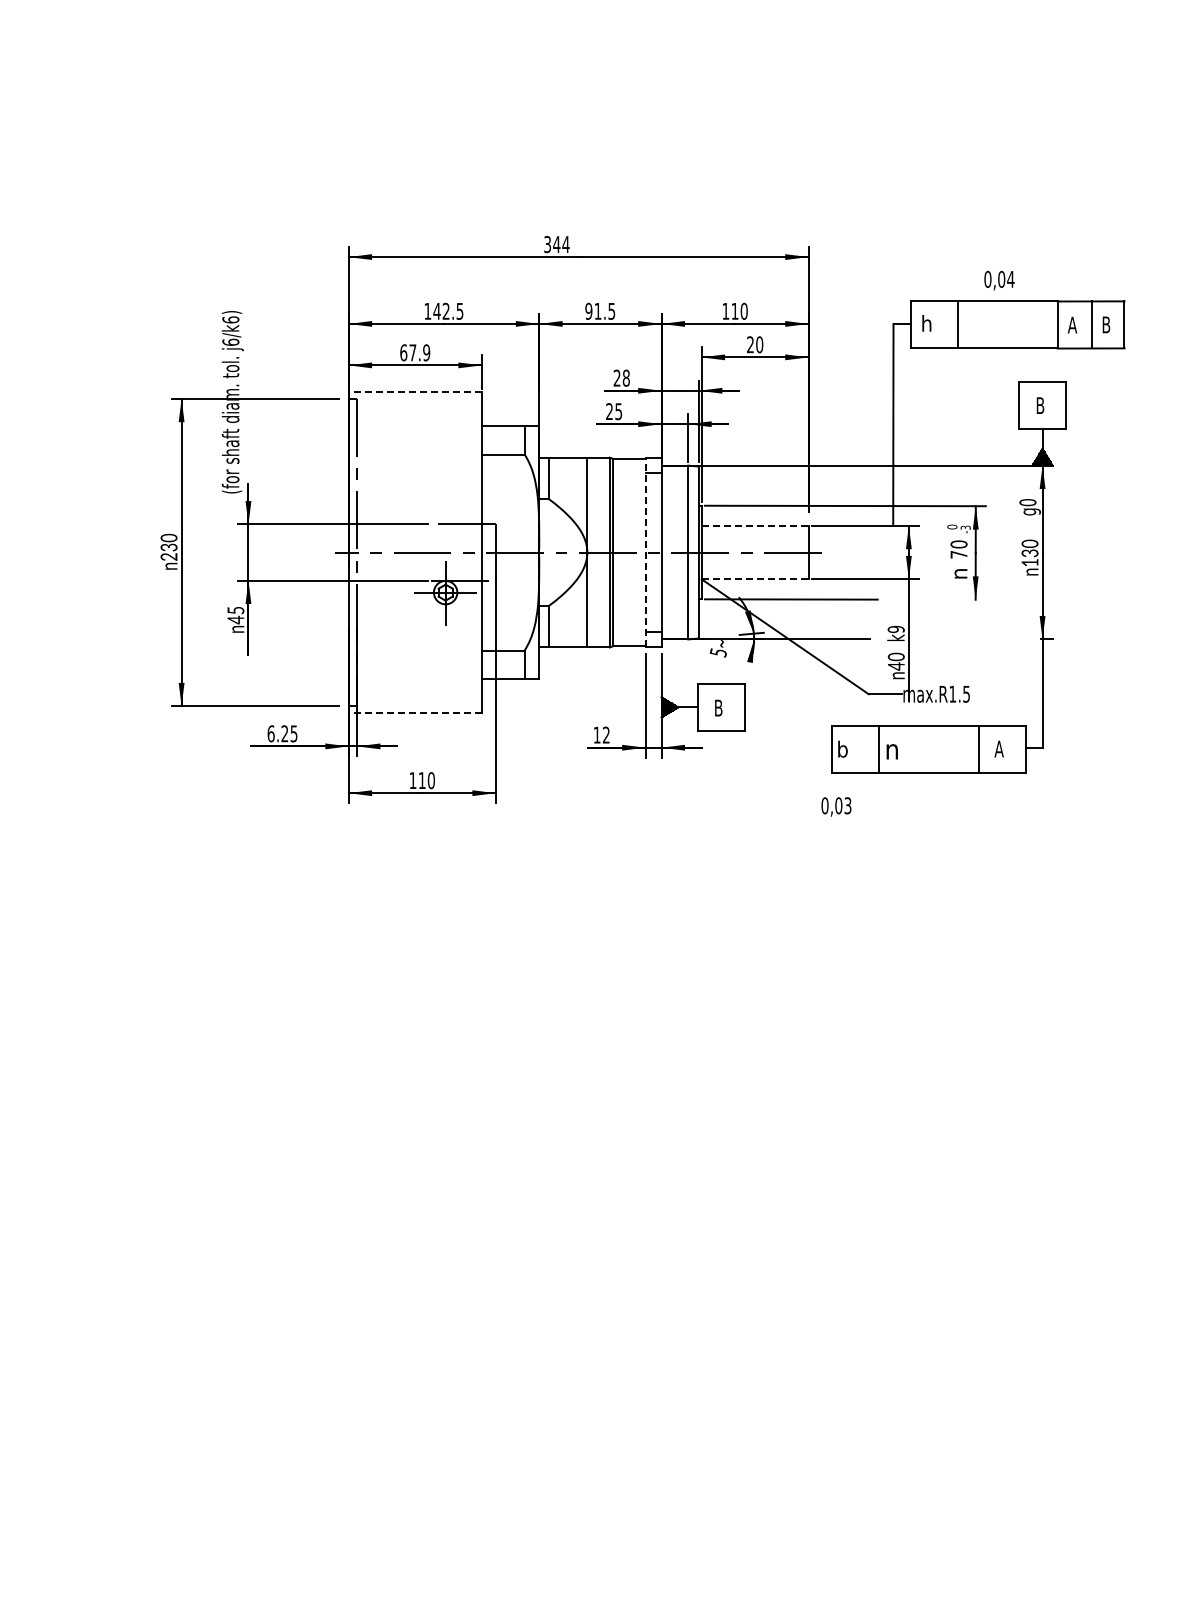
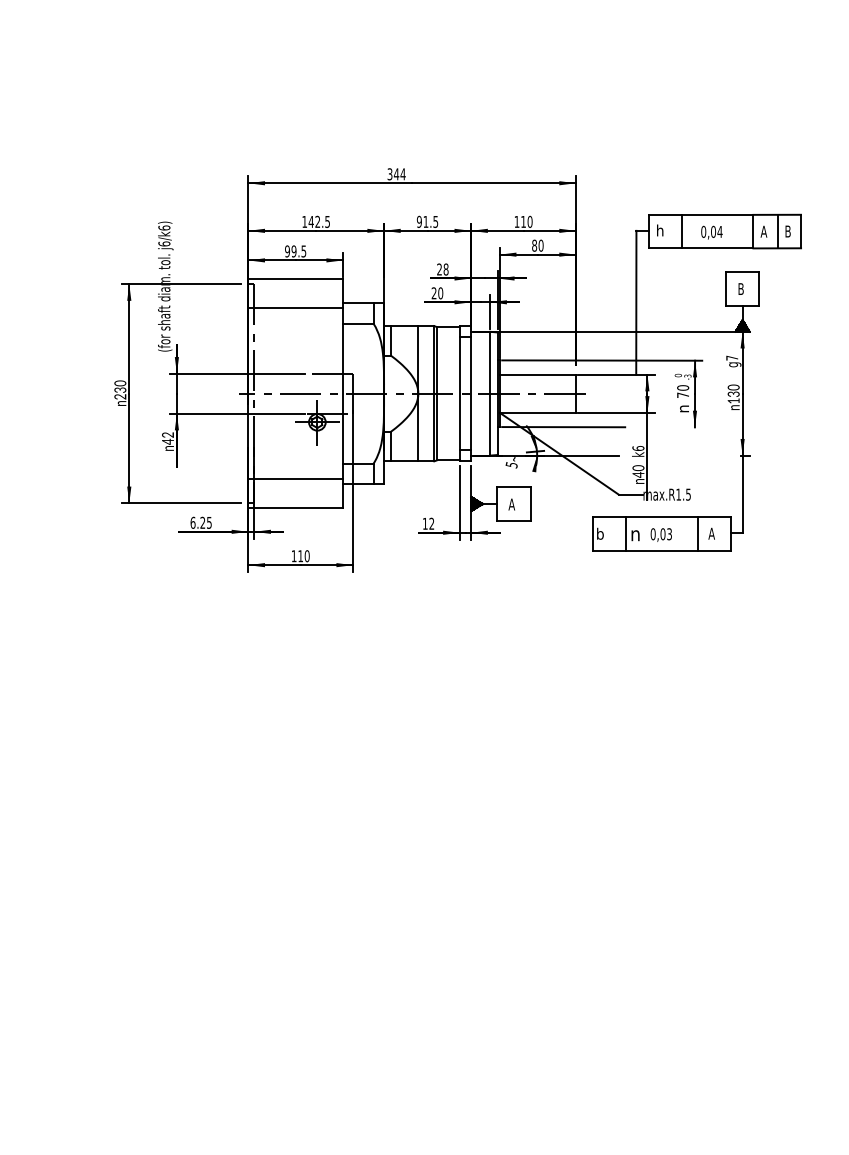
text: (999, 280) -> (711, 232), moved
text: (750, 344) -> (534, 245), 20 -> 80
text: (415, 352) -> (295, 251), 67.9 -> 99.5
line: (415, 392) -> (295, 279), dashed -> solid
text: (618, 411) -> (440, 293), 25 -> 20
line: (414, 432) -> (295, 308), added
text: (1027, 502) -> (731, 358), g0 -> g7
line: (755, 525) -> (538, 374), dashed -> solid
line: (645, 552) -> (459, 393), dashed -> solid
line: (755, 579) -> (538, 412), dashed -> solid
text: (235, 610) -> (167, 435), 45 -> 42
text: (895, 629) -> (637, 448), k9 -> k6
line: (414, 672) -> (295, 479), added
text: (718, 707) -> (511, 504), B -> A
line: (415, 712) -> (295, 507), dashed -> solid
text: (836, 806) -> (661, 534), moved

